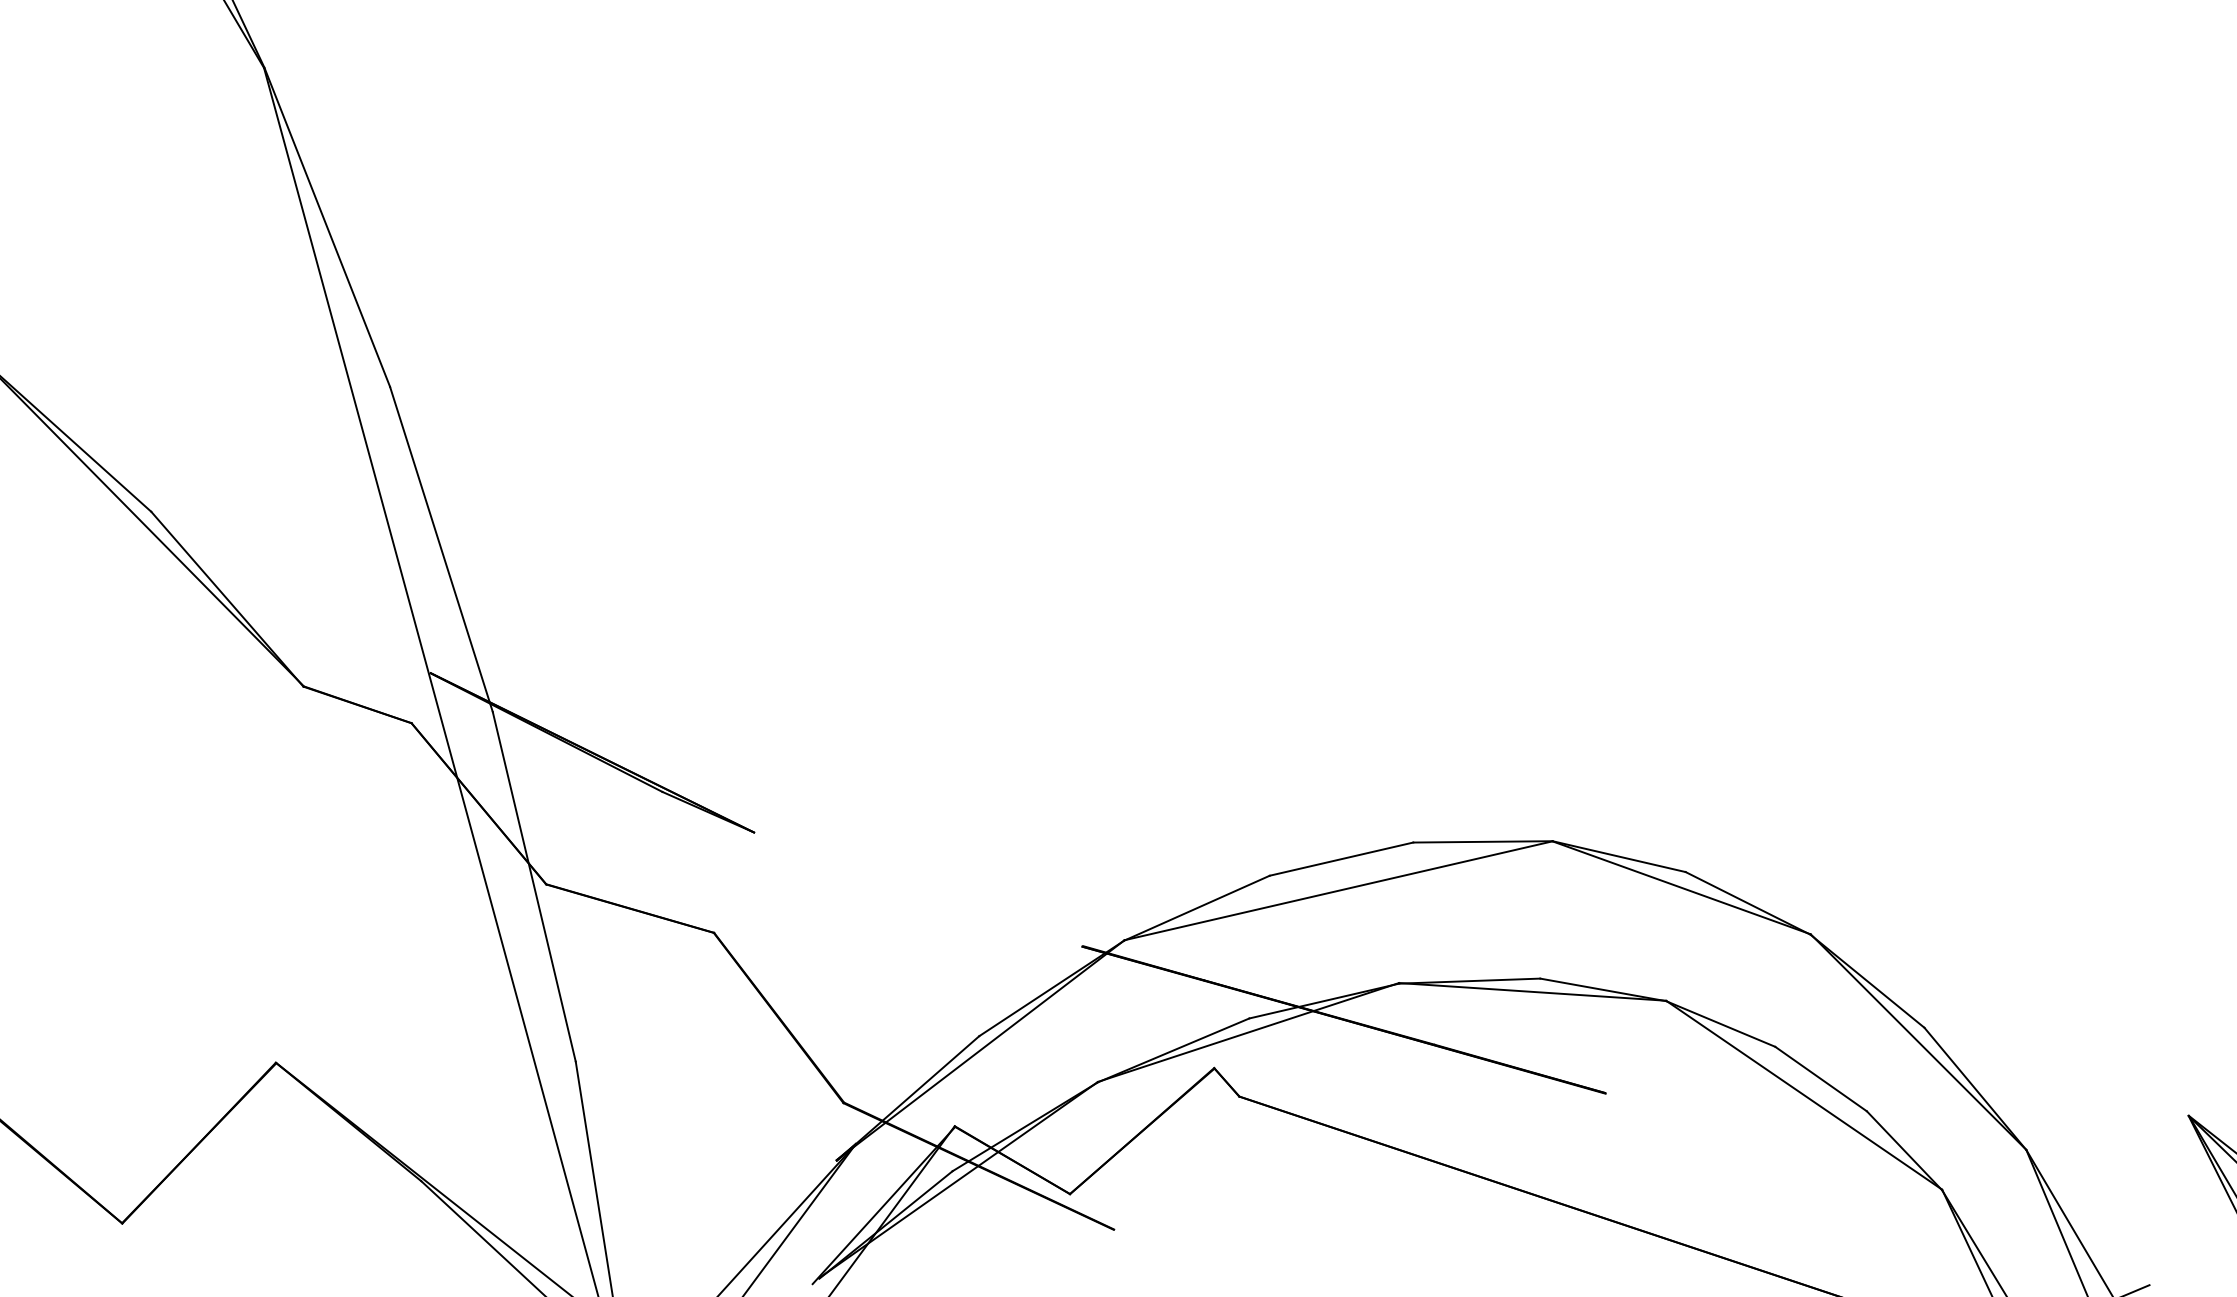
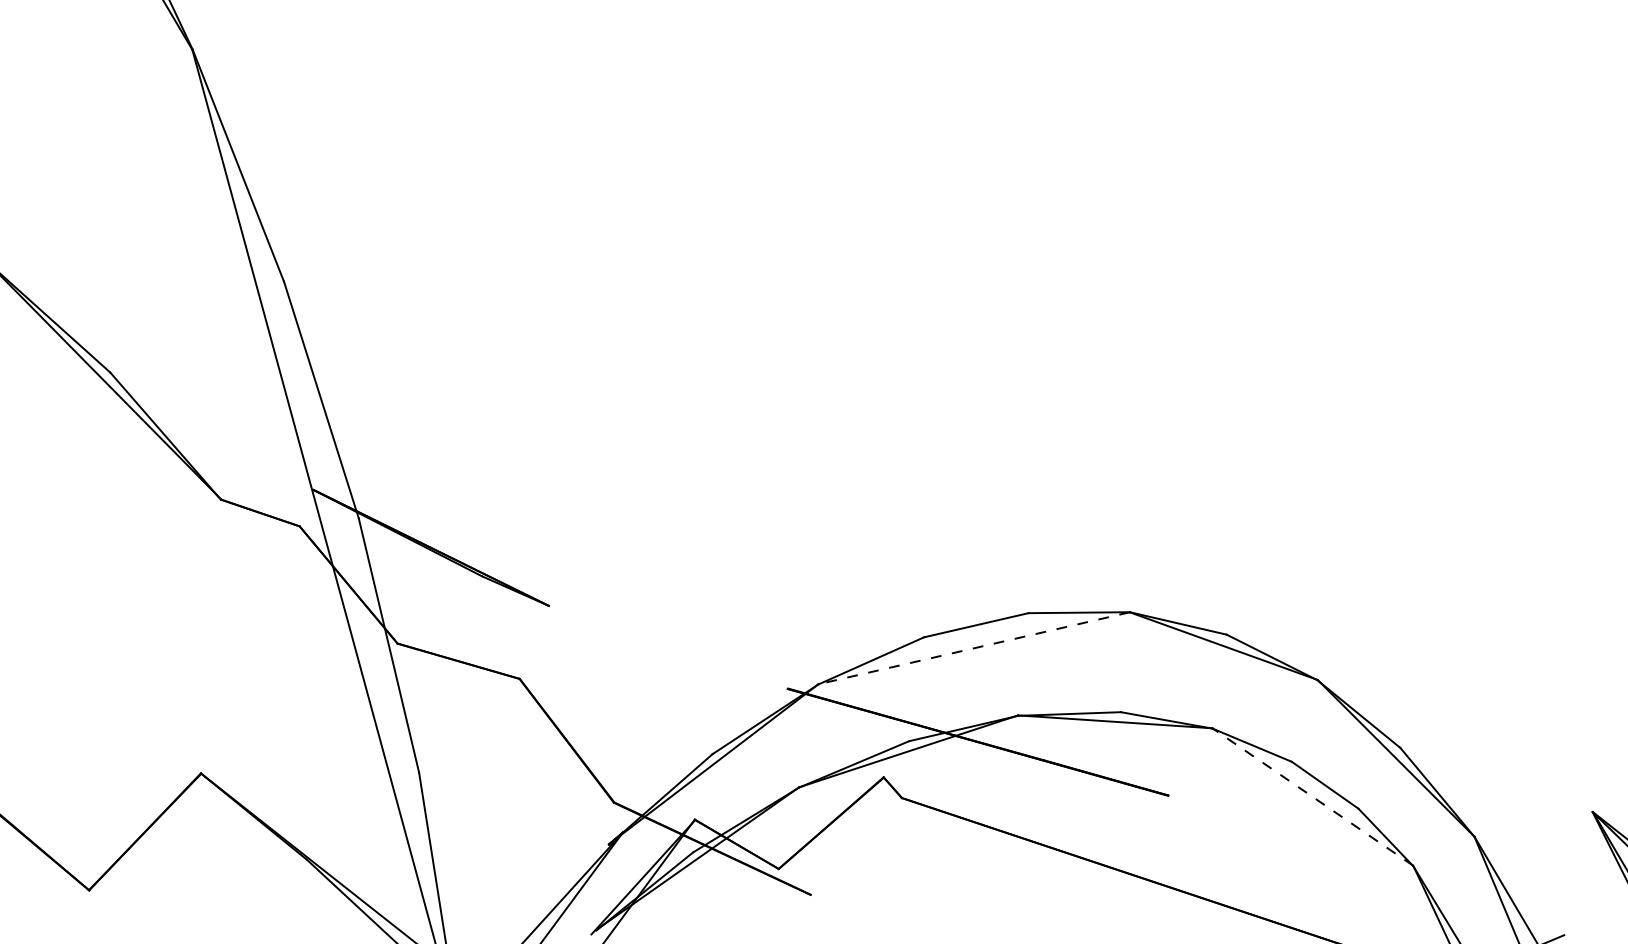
line: (1338, 890) -> (974, 648), solid -> dashed
line: (1803, 1094) -> (1312, 796), solid -> dashed

